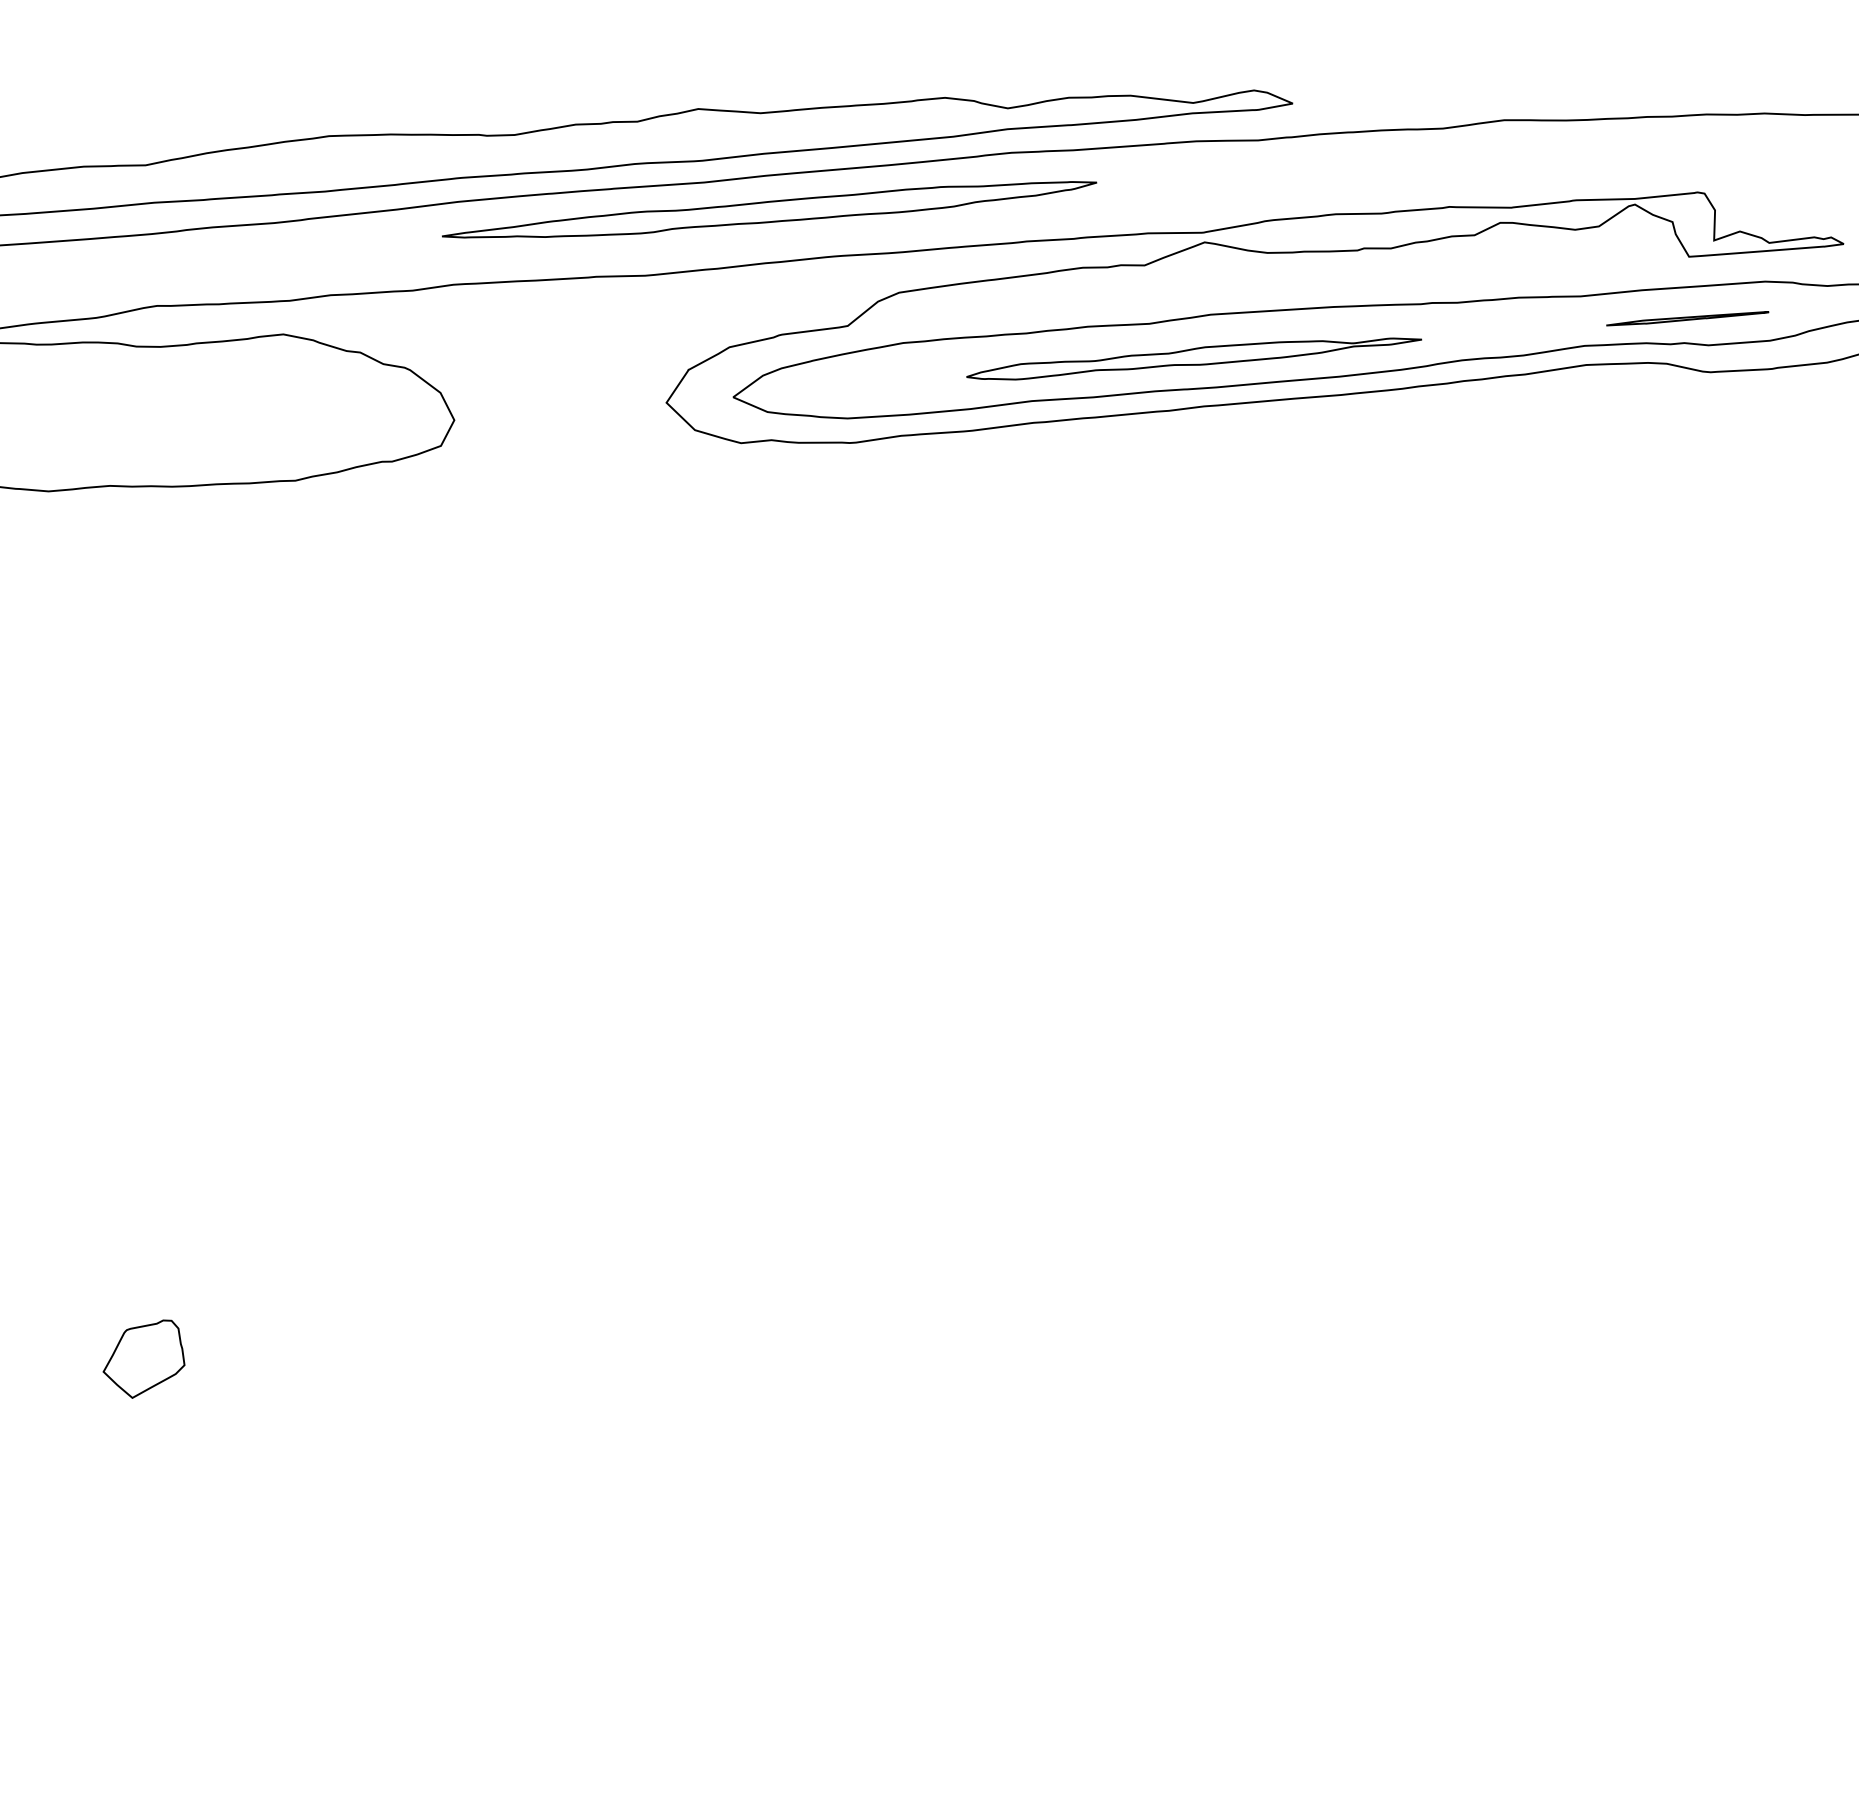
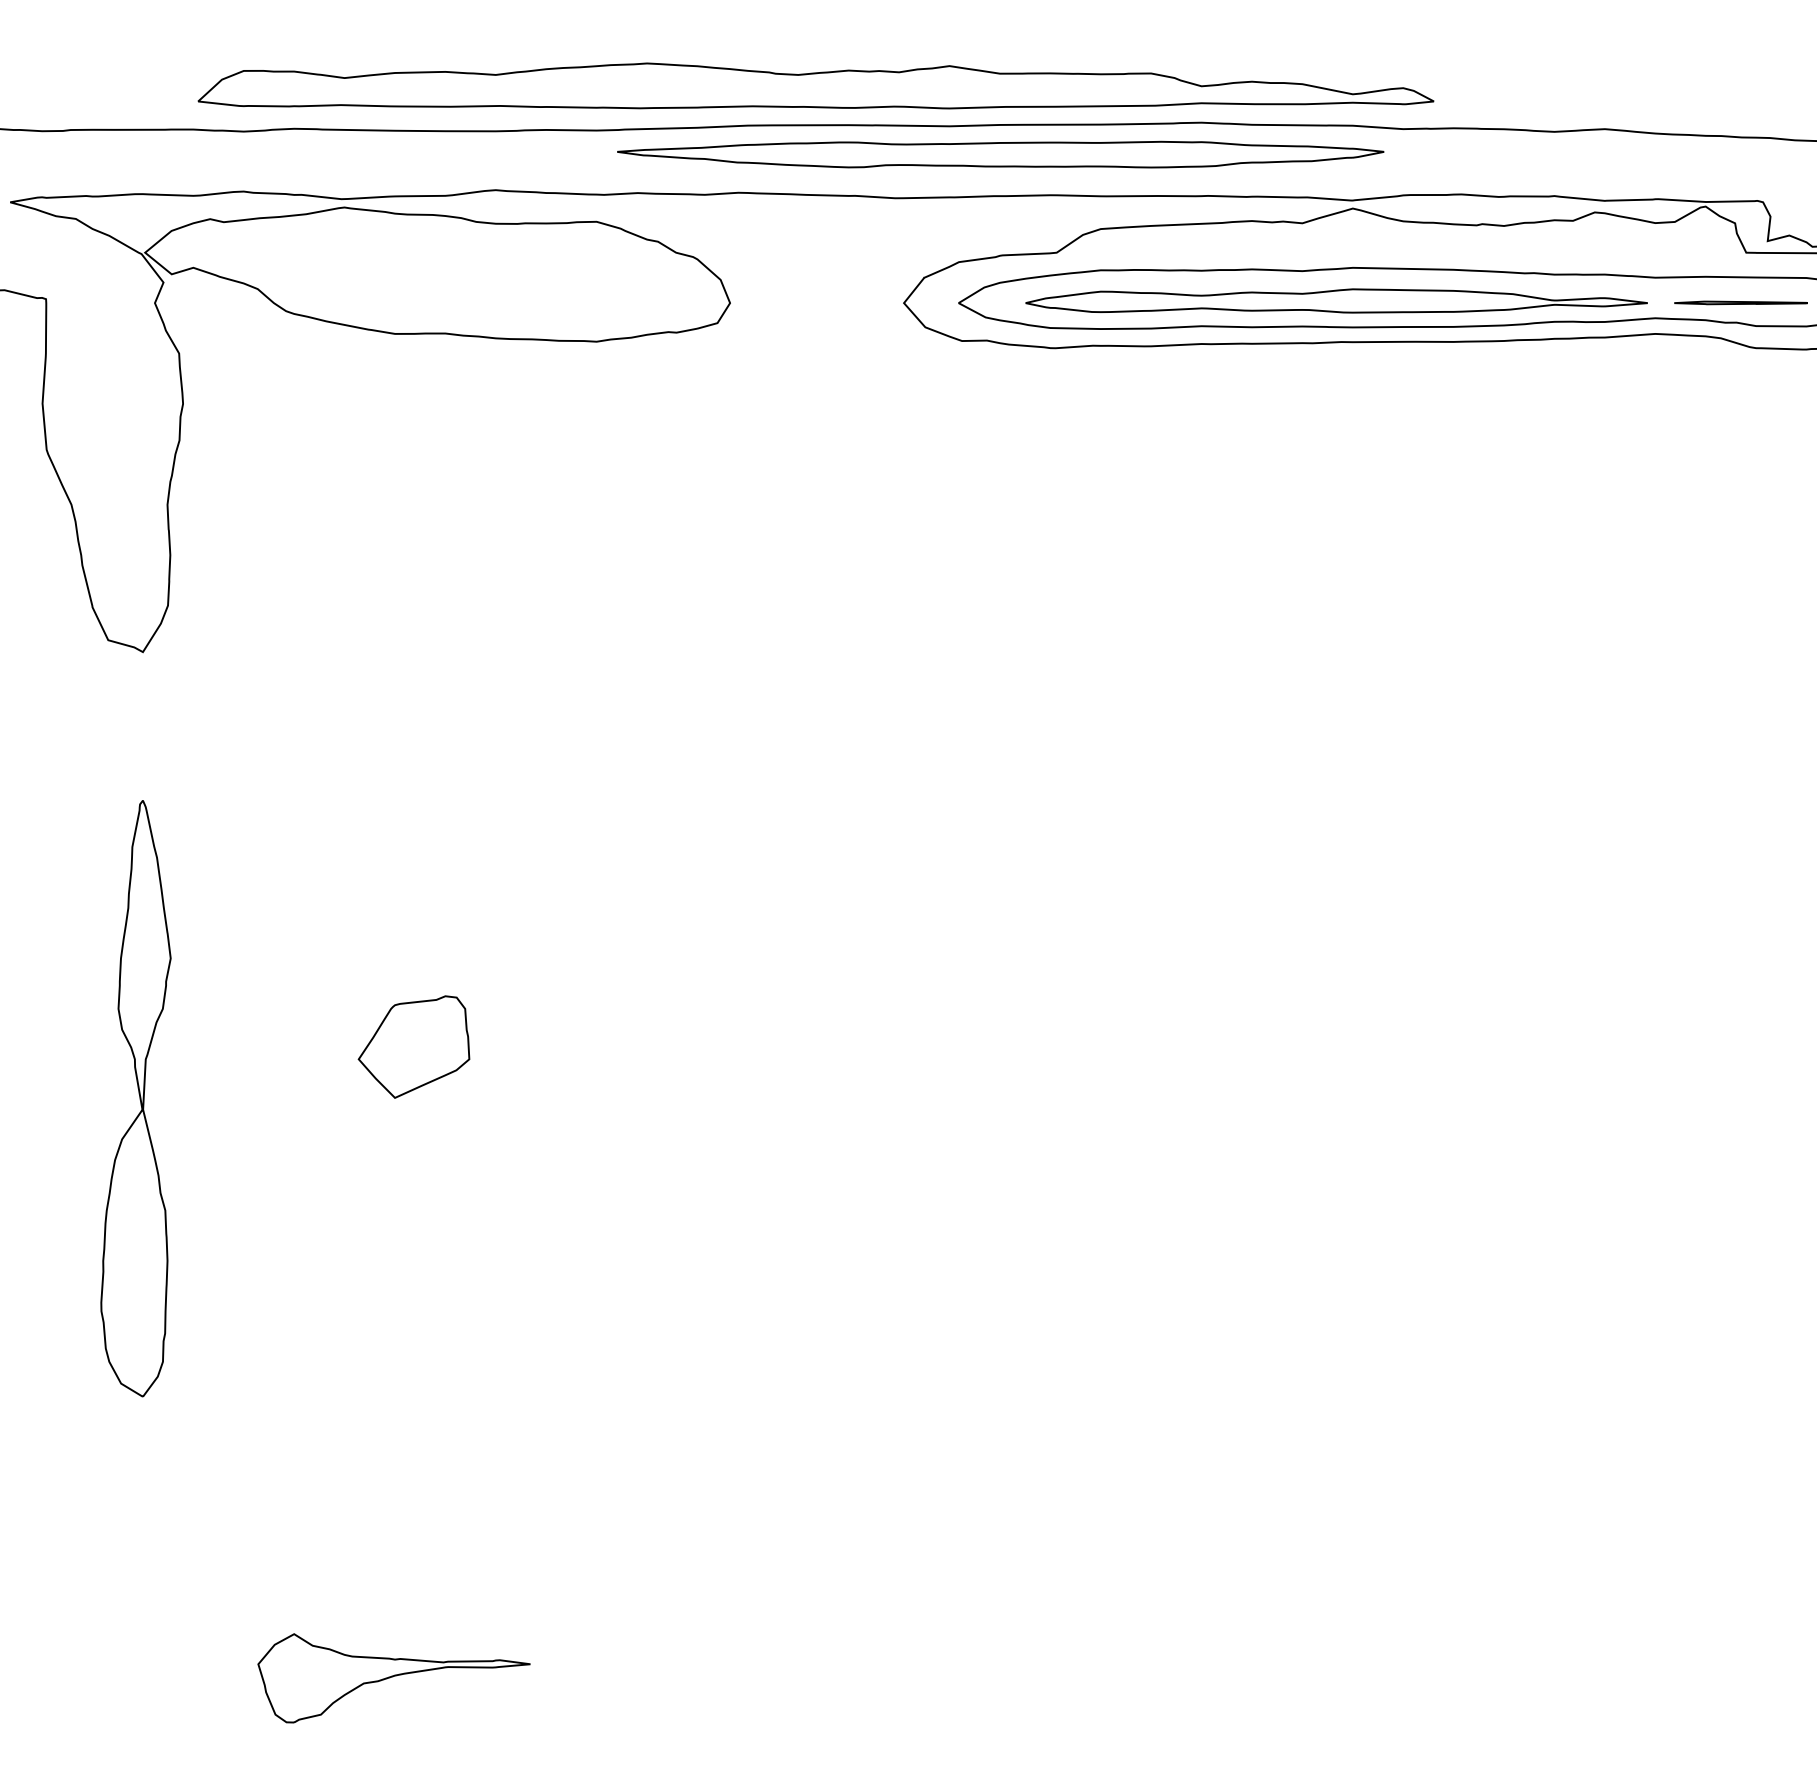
part: (769, 211) -> (1000, 154), size x1.43
part: (1193, 356) -> (1336, 300), size x1.67
part: (142, 1358) -> (413, 1046), size x1.67

